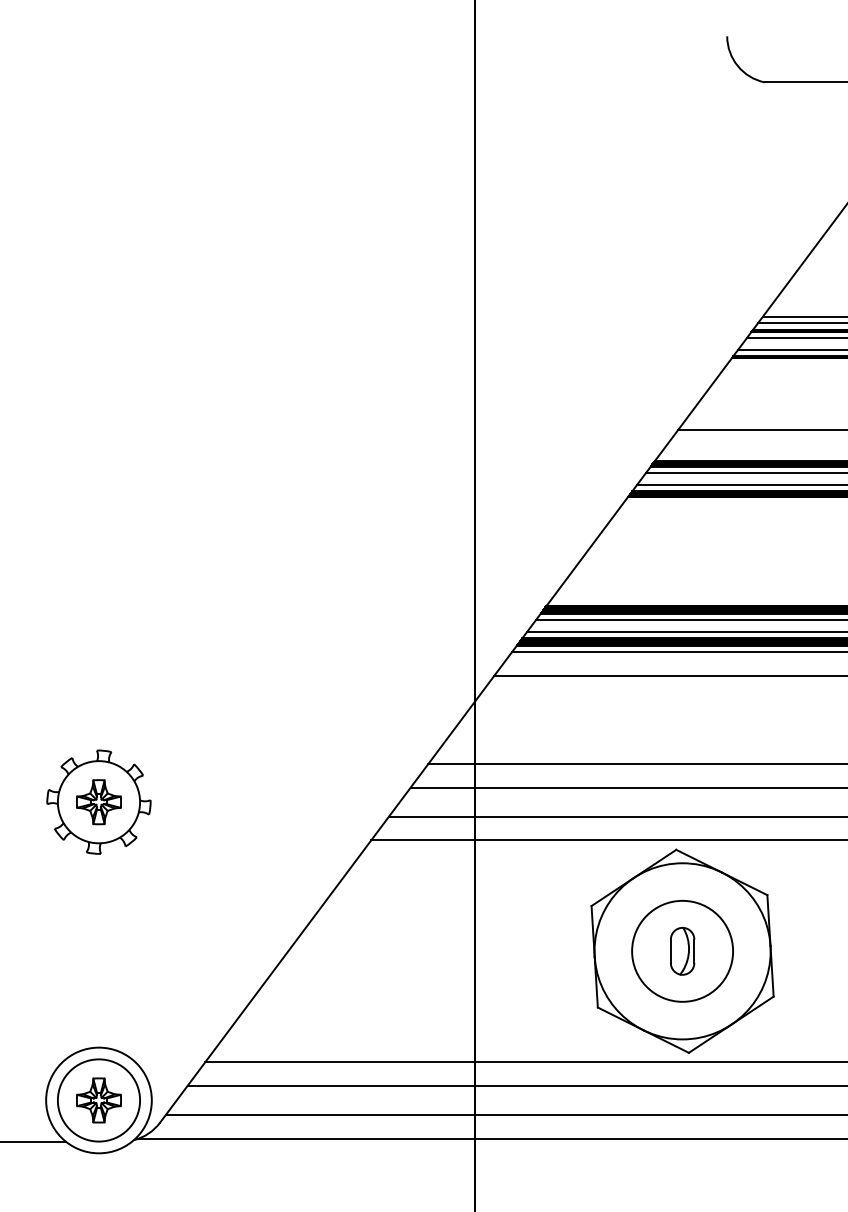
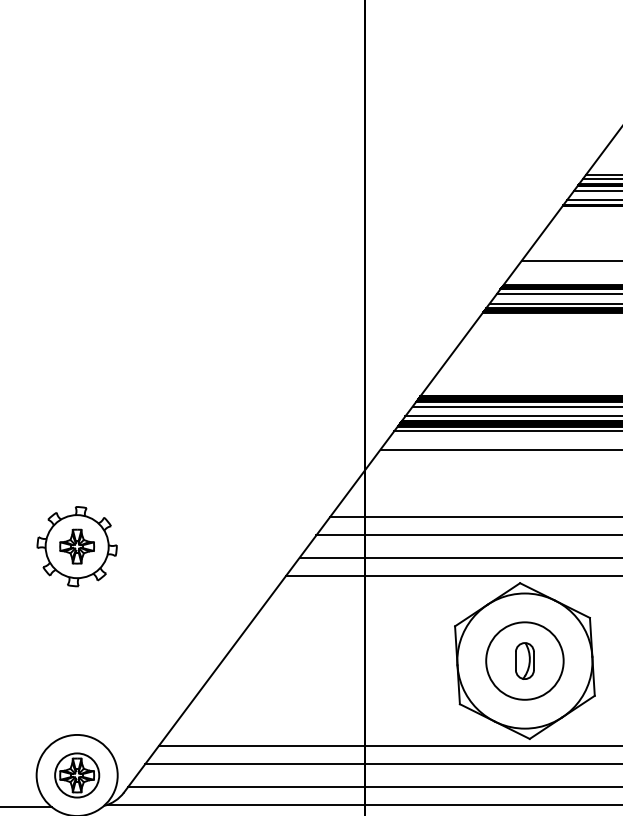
circle: (98, 1100) -> (76, 775), size x0.7

